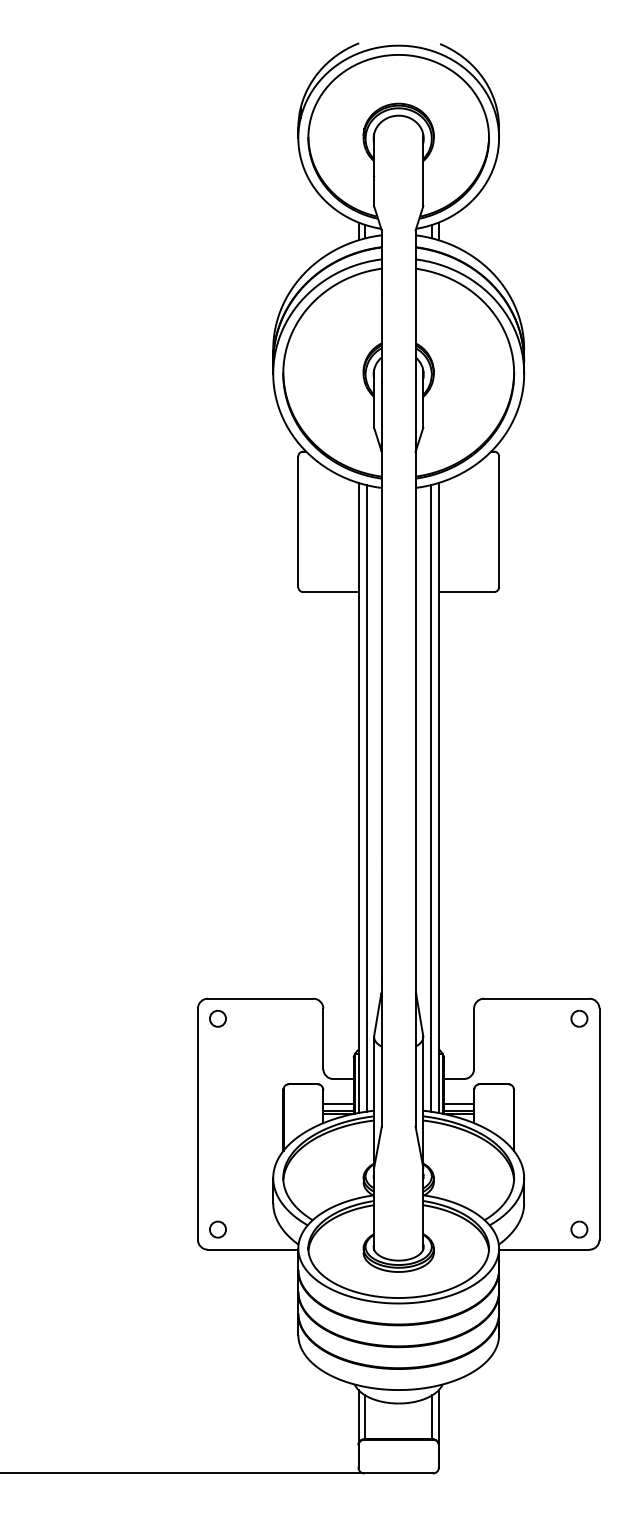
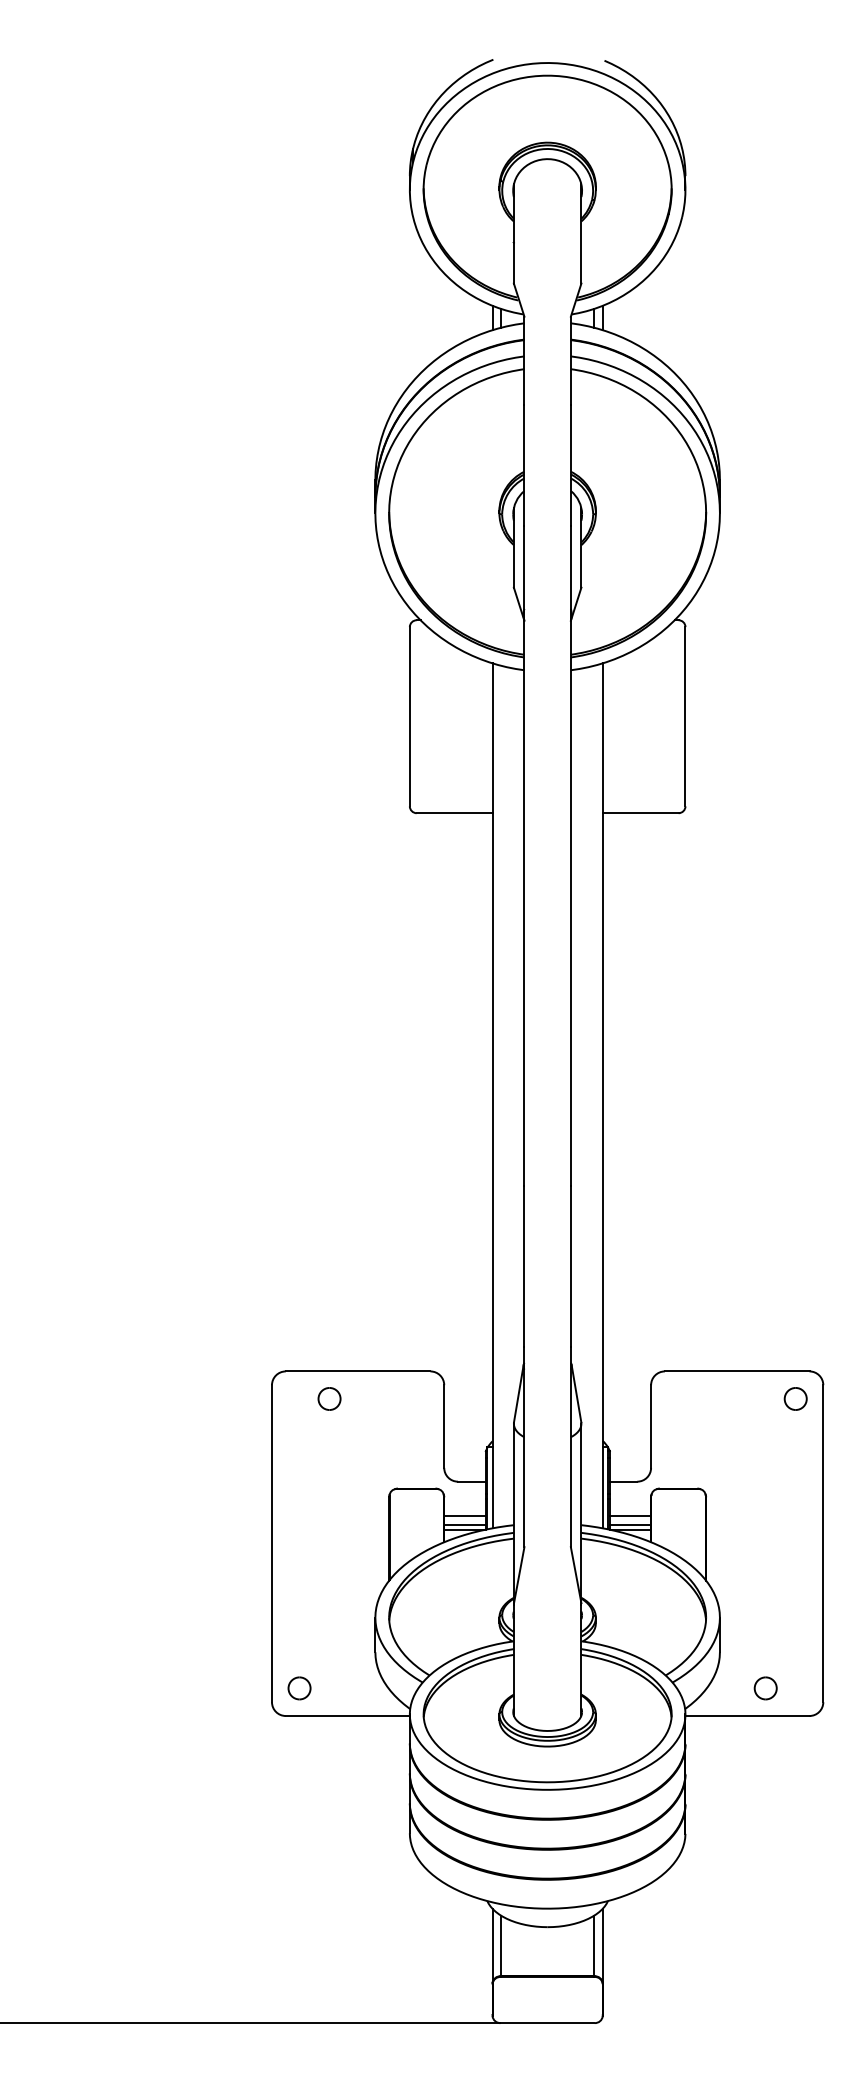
line: (366, 798) -> (503, 1096), removed
line: (430, 798) -> (591, 1096), removed
part: (217, 1018) -> (329, 1398), moved
part: (579, 1229) -> (765, 1688), moved

